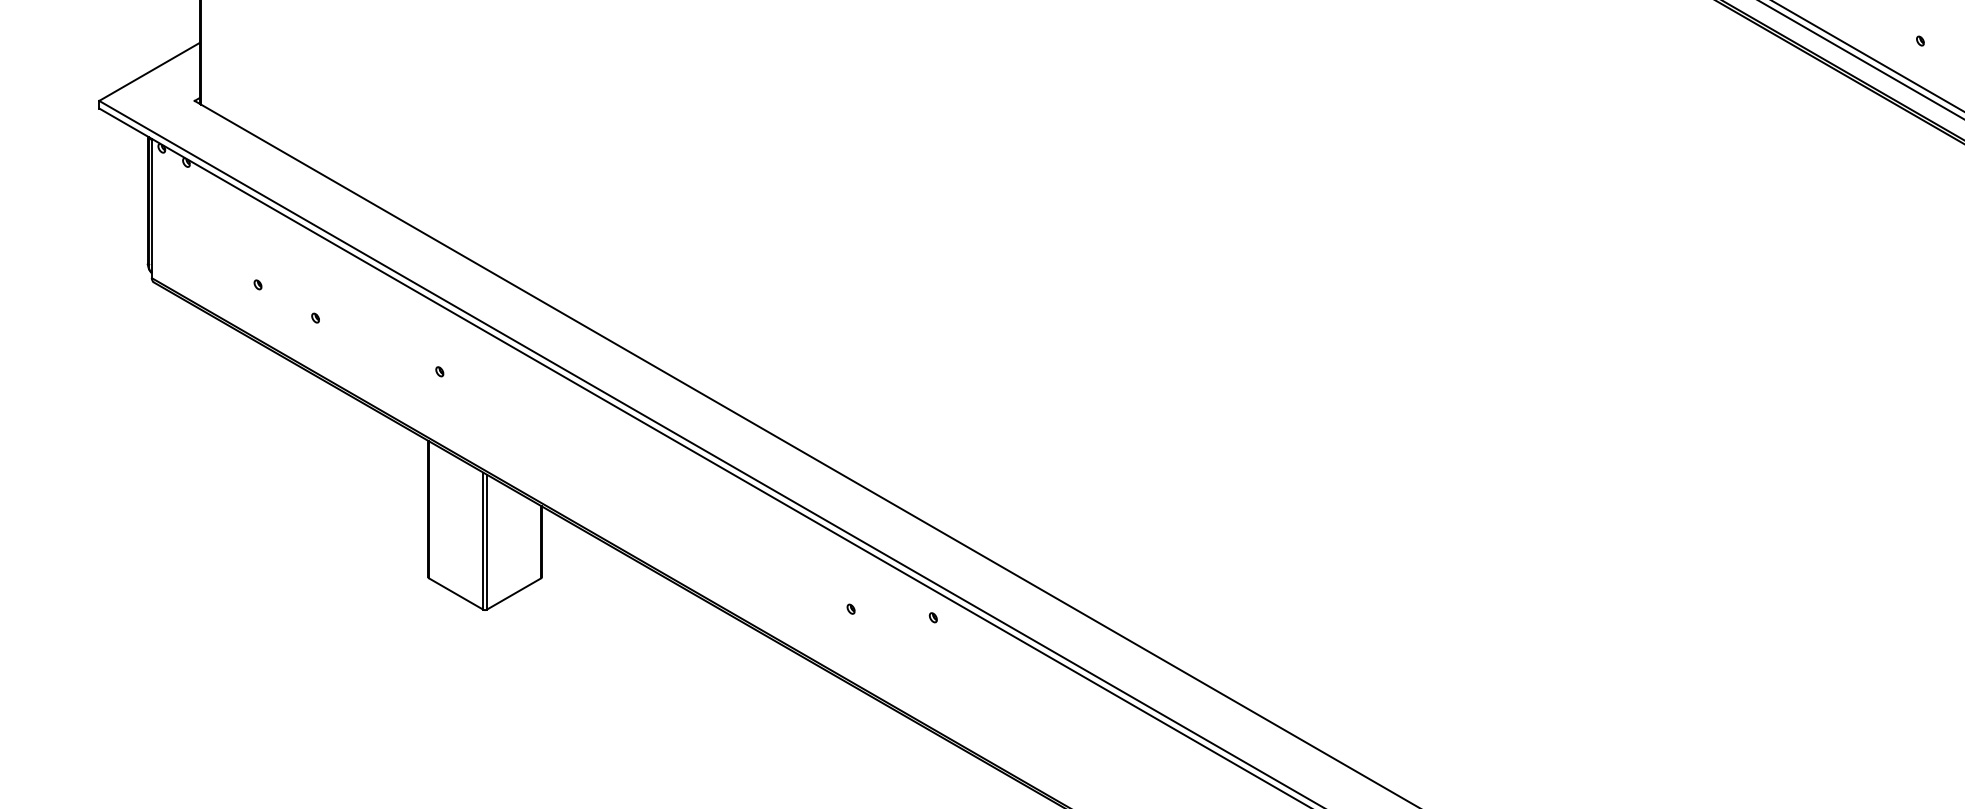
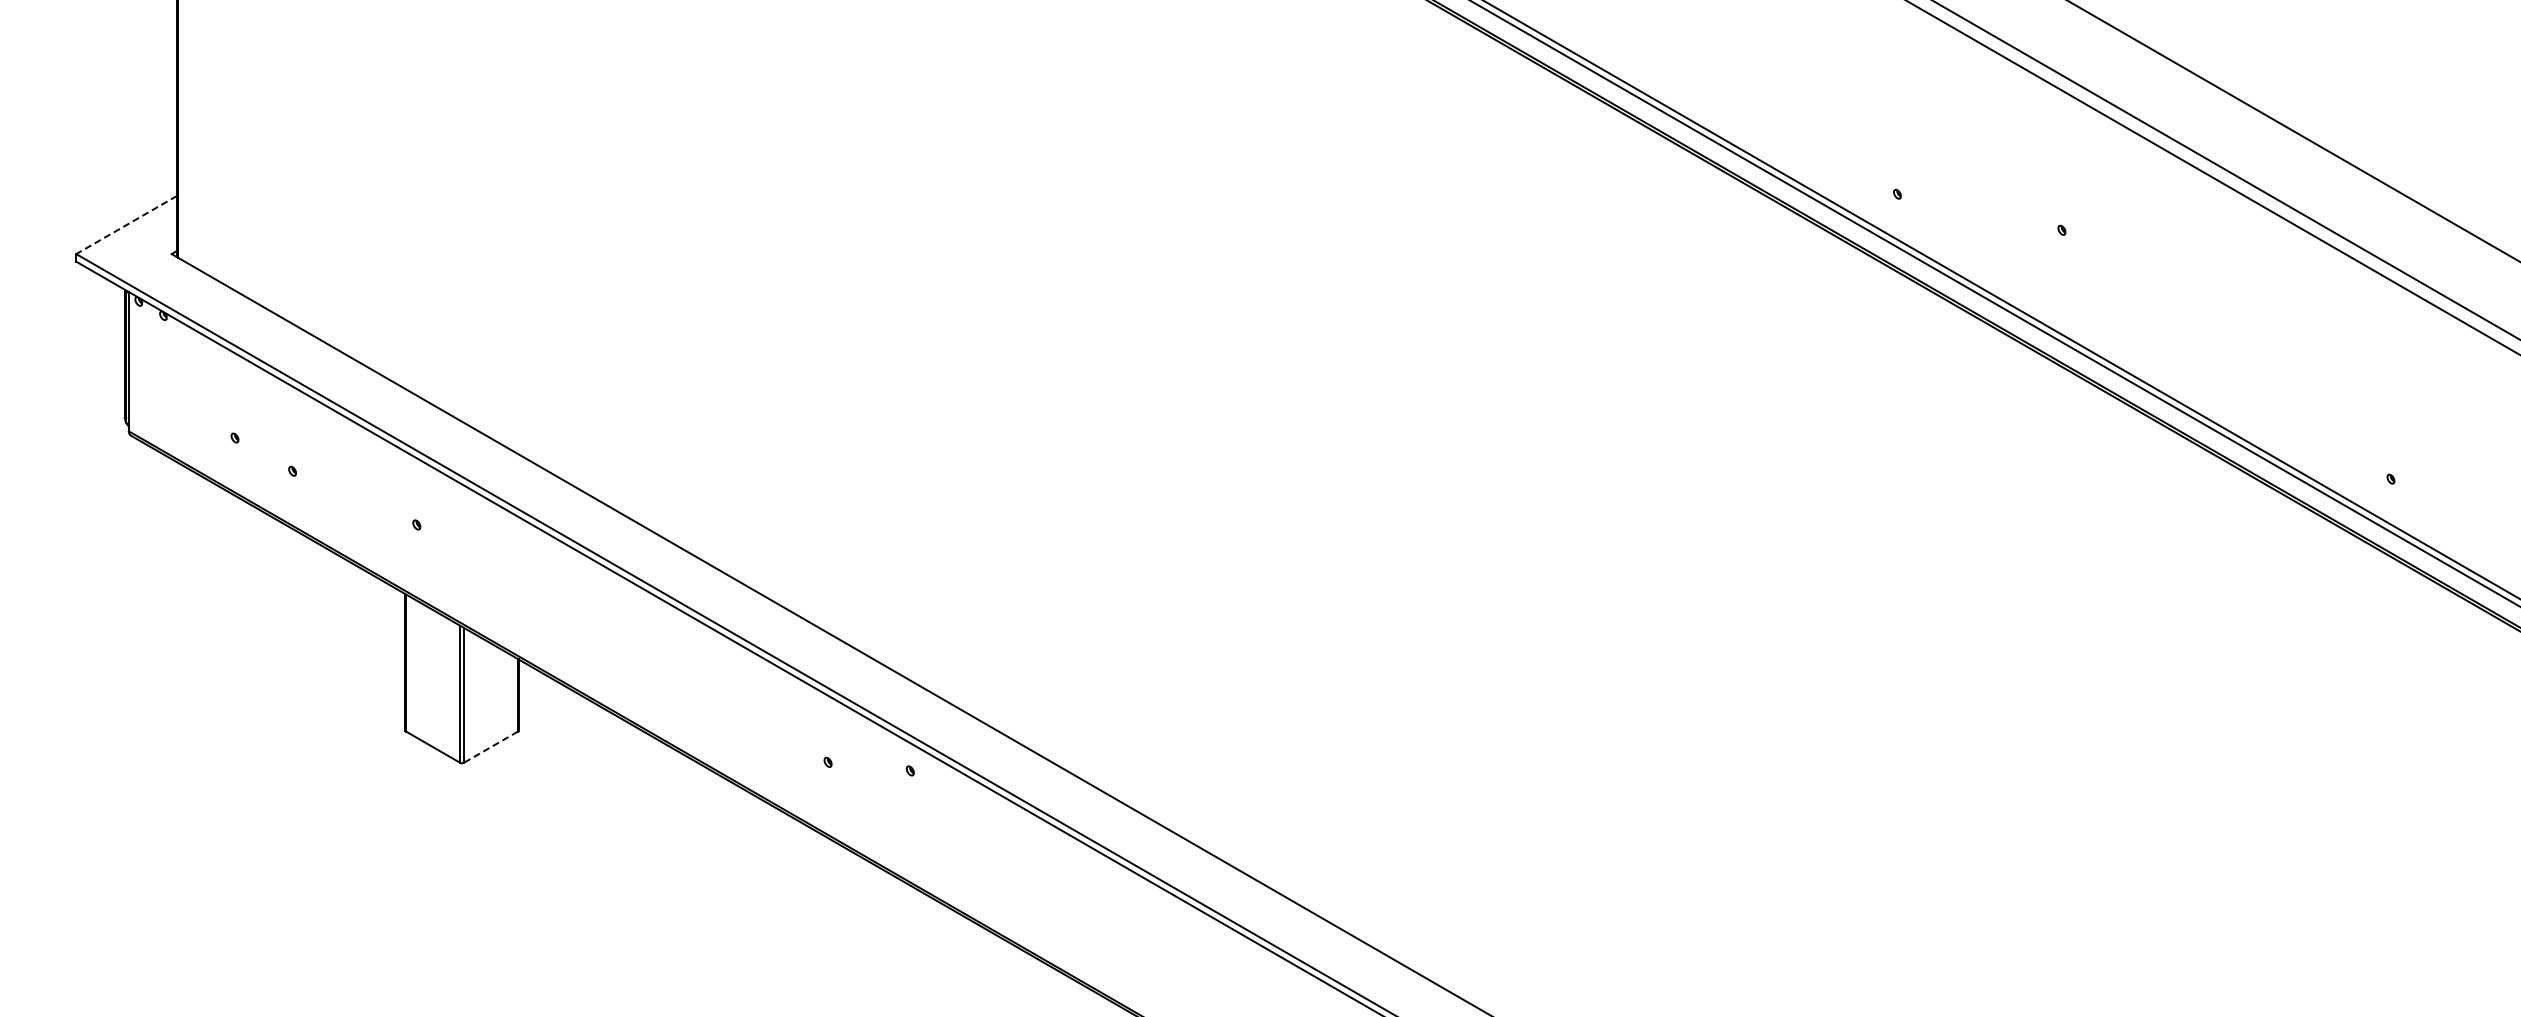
line: (149, 72) -> (126, 225), solid -> dashed
line: (513, 594) -> (490, 747), solid -> dashed

